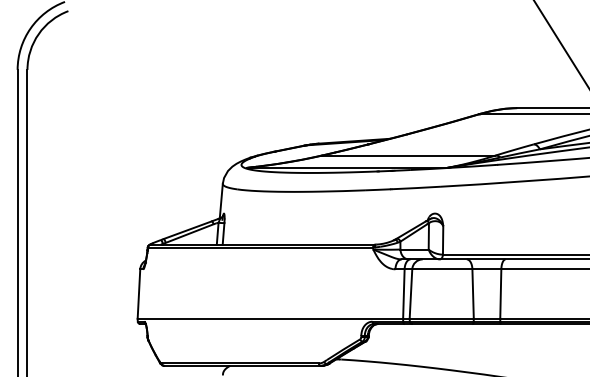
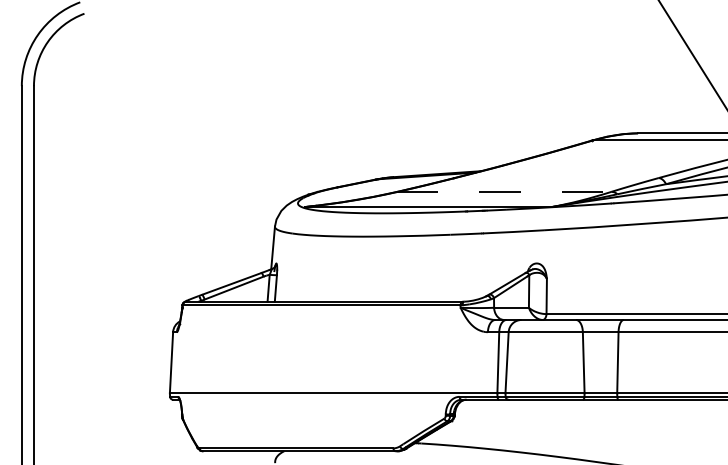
line: (408, 155) -> (504, 191), solid -> dashed

